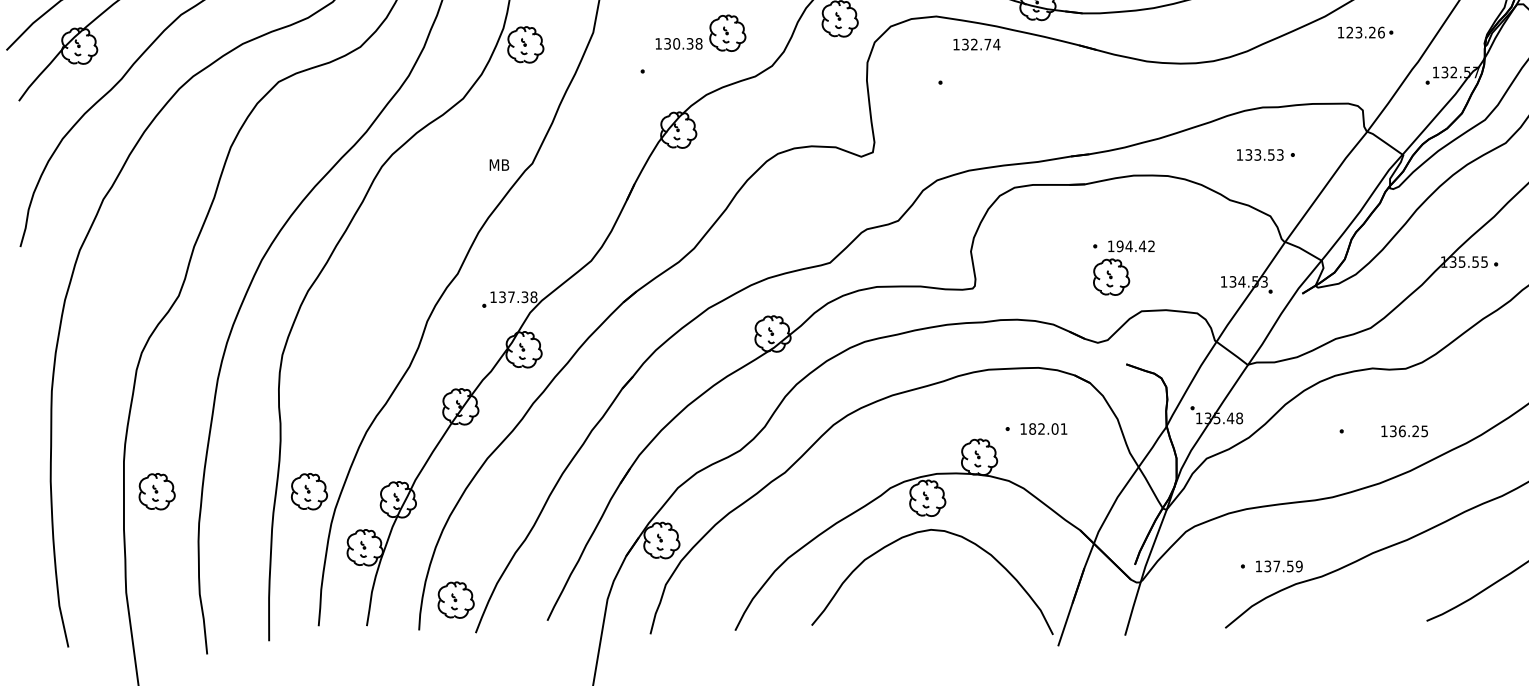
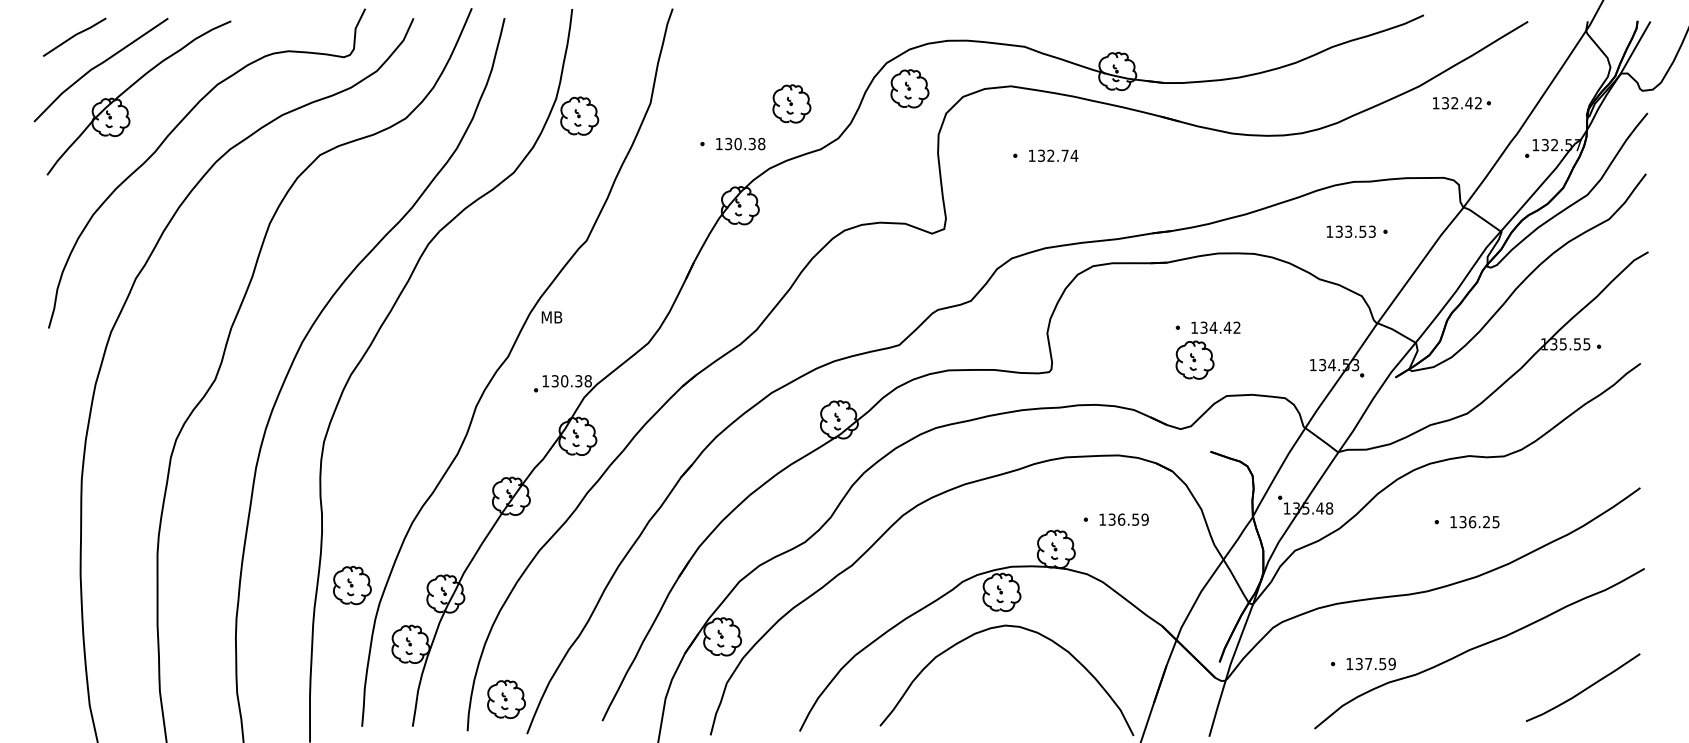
text: (1366, 32) -> (1462, 103), 123.26 -> 132.42
text: (678, 43) -> (740, 143), moved
text: (976, 44) -> (1053, 155), moved
text: (498, 165) -> (551, 317), moved
text: (1119, 246) -> (1203, 327), 194.42 -> 134.42
text: (511, 297) -> (564, 381), 137.38 -> 130.38
text: (1048, 428) -> (1128, 519), 182.01 -> 136.59
text: (1404, 431) -> (1474, 522), moved
part: (157, 491) -> (192, 585), removed

